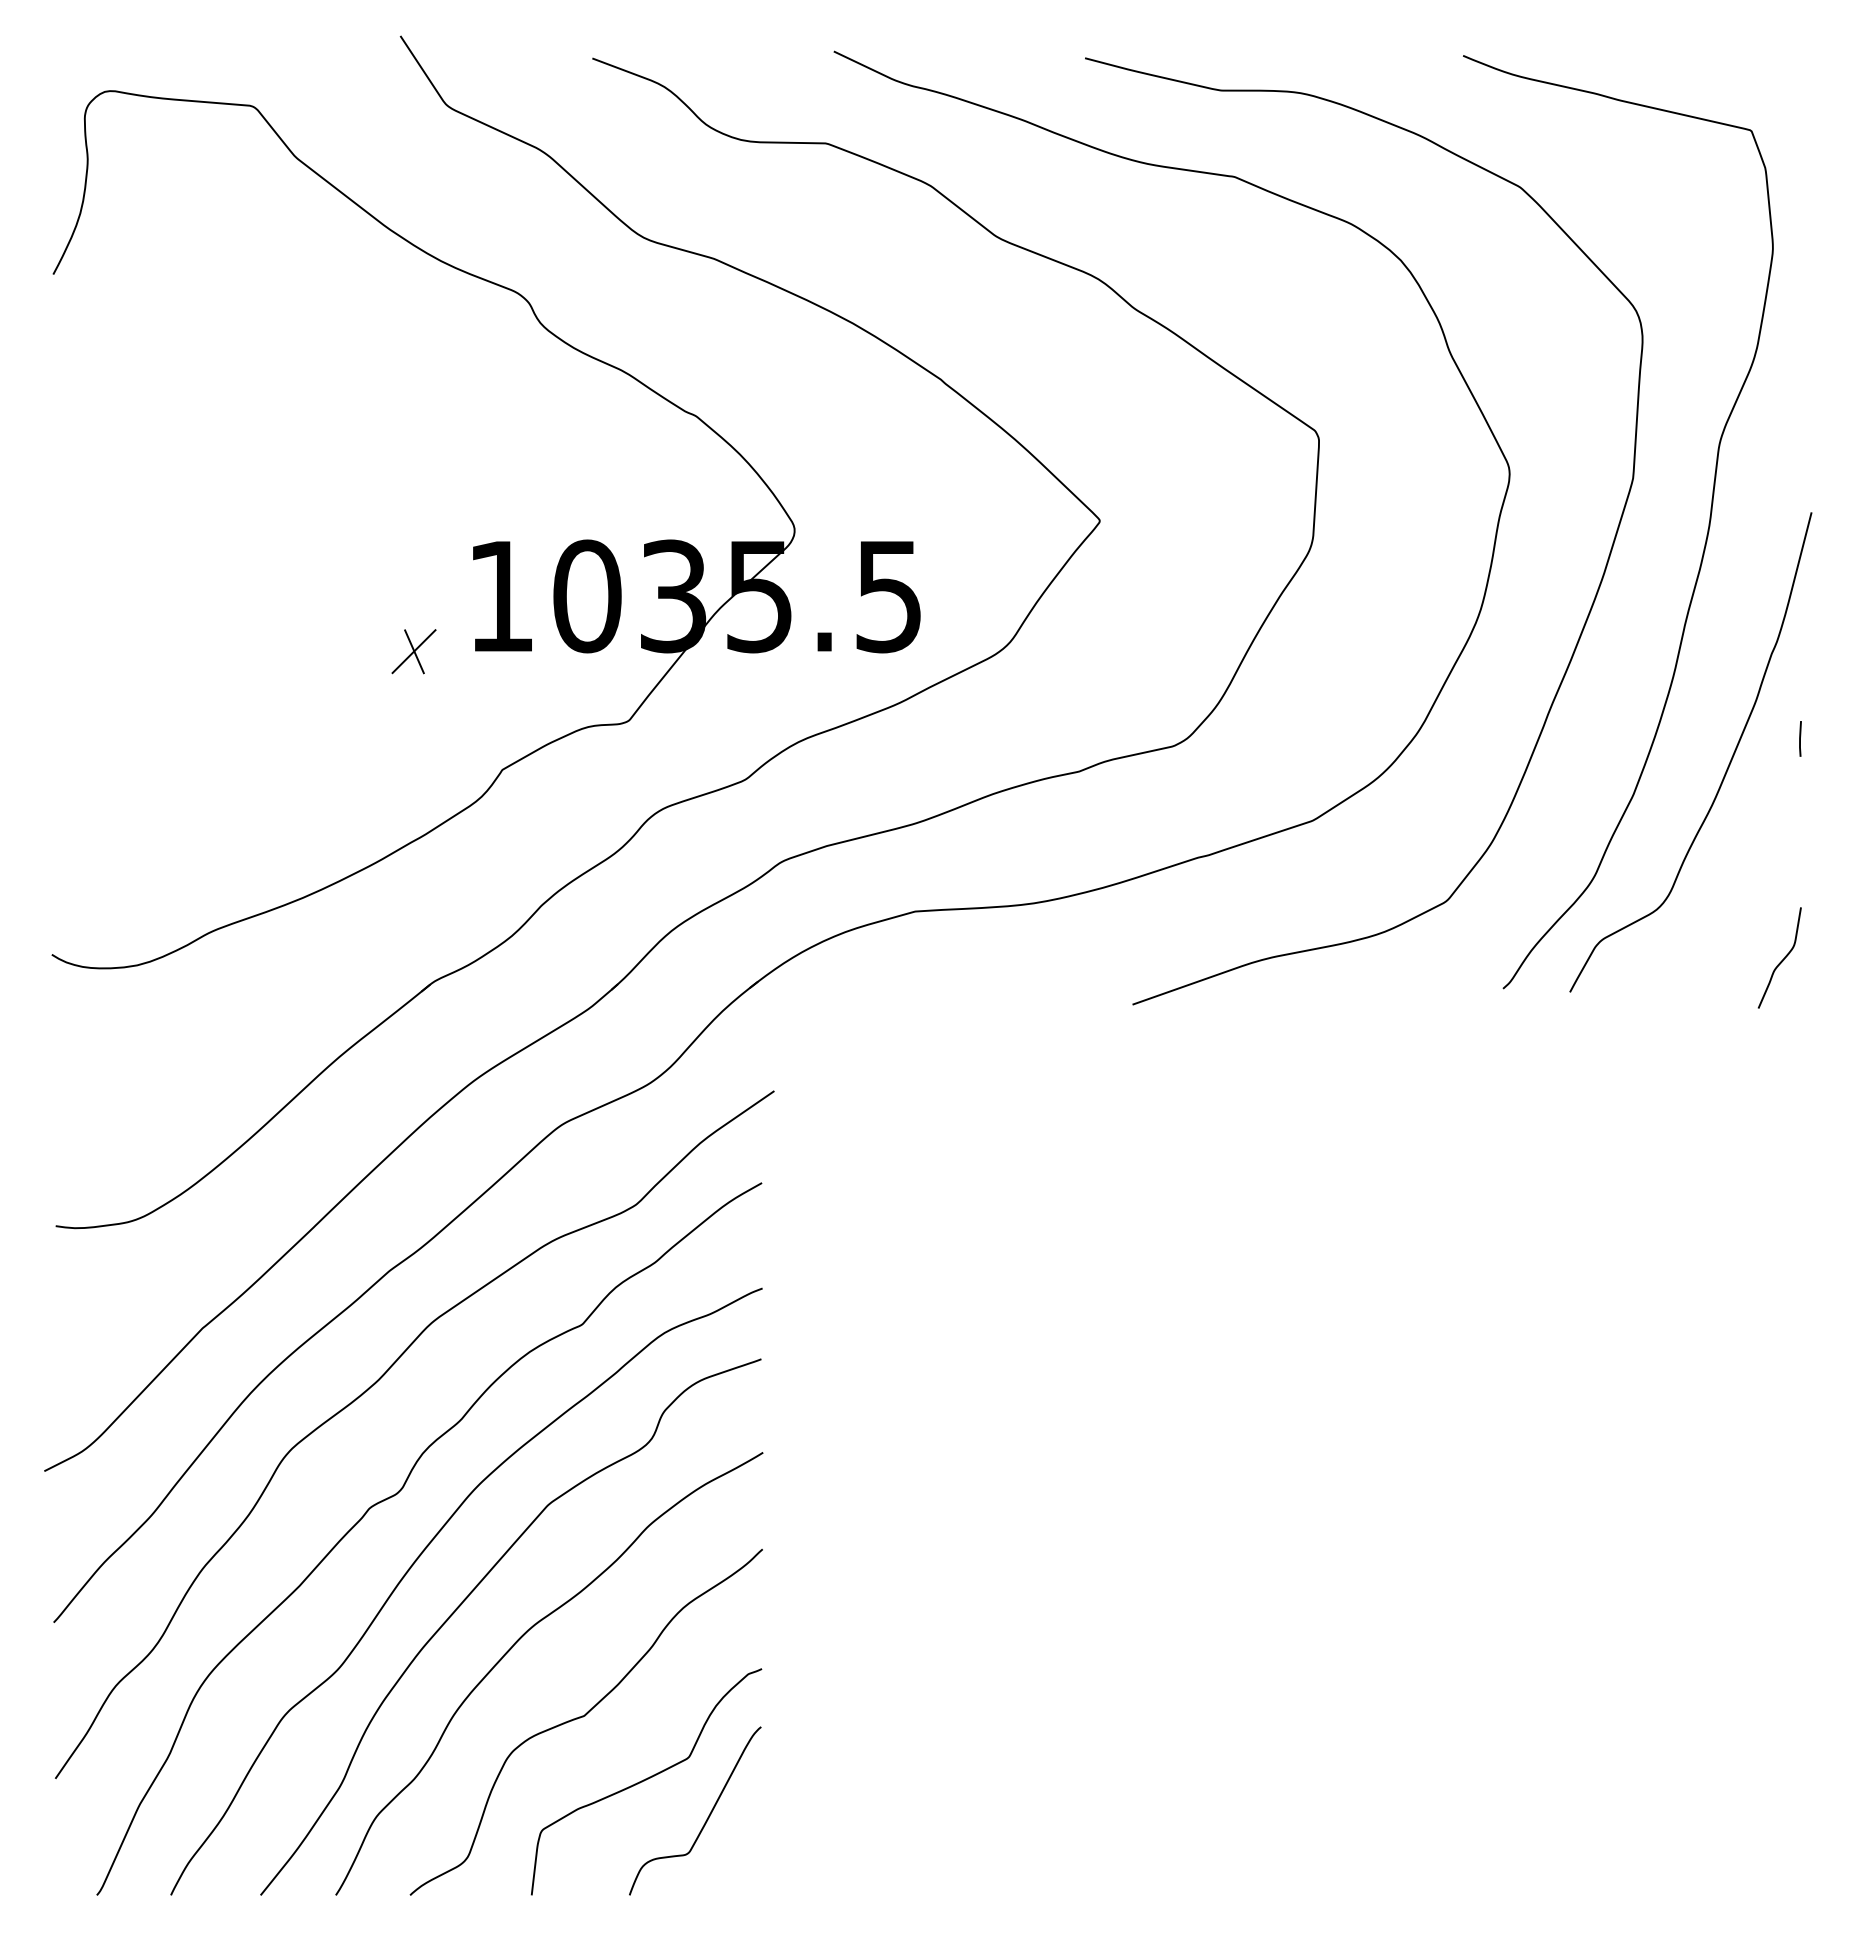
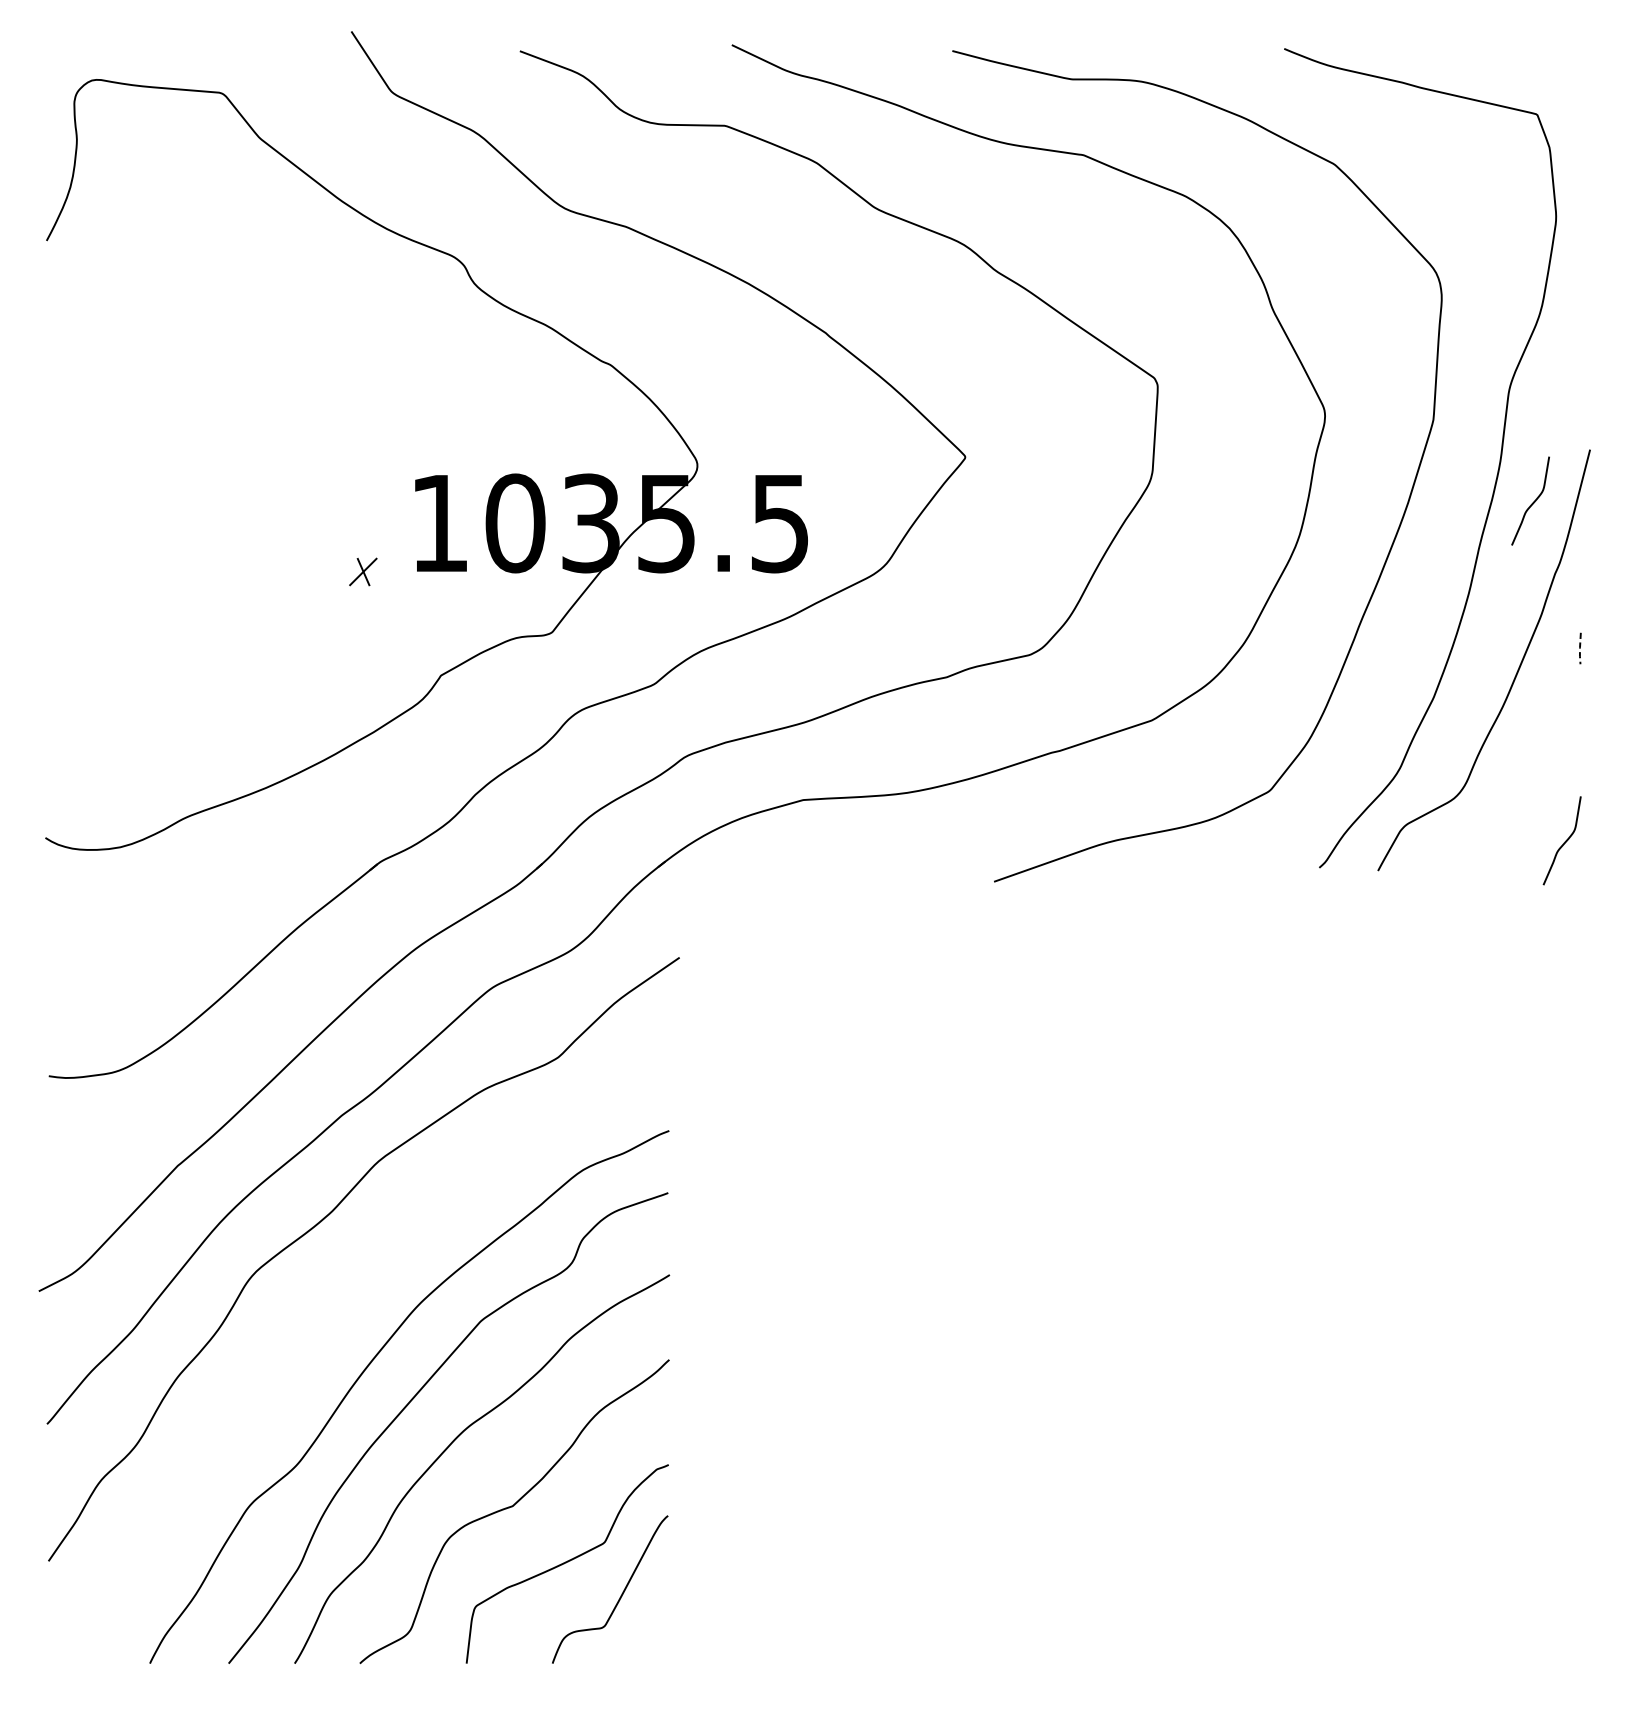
curve: (1746, 572) -> (1532, 502), added
part: (413, 651) -> (362, 571), size x0.7
line: (1800, 739) -> (1580, 649), solid -> dashed
curve: (396, 1495) -> (347, 1312), removed

